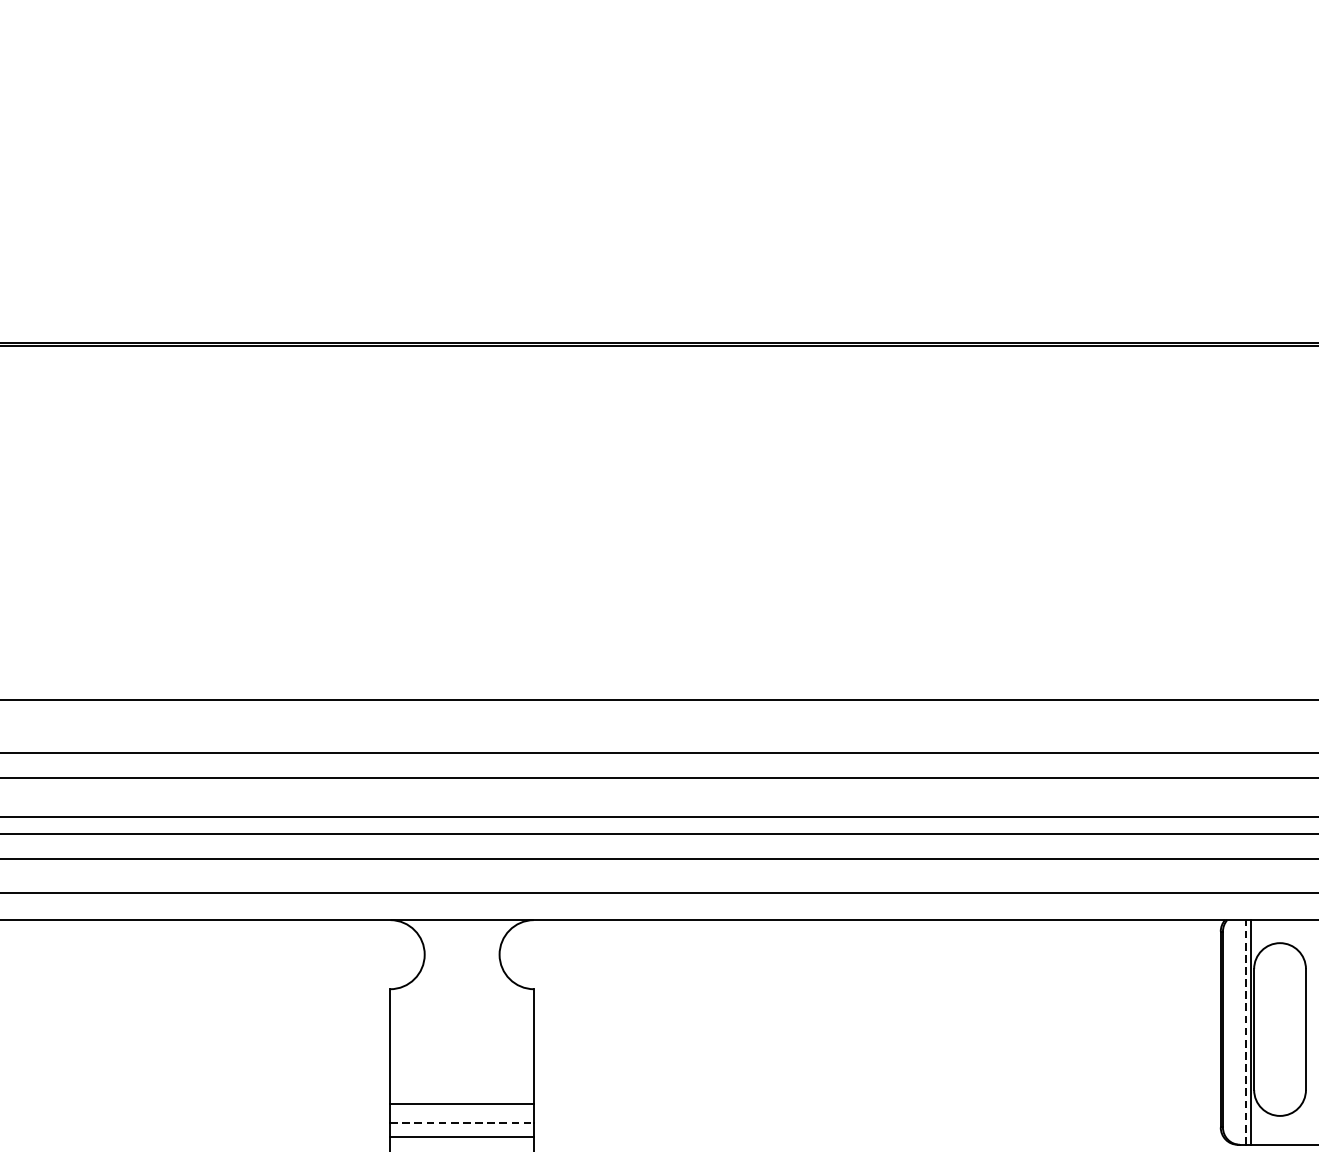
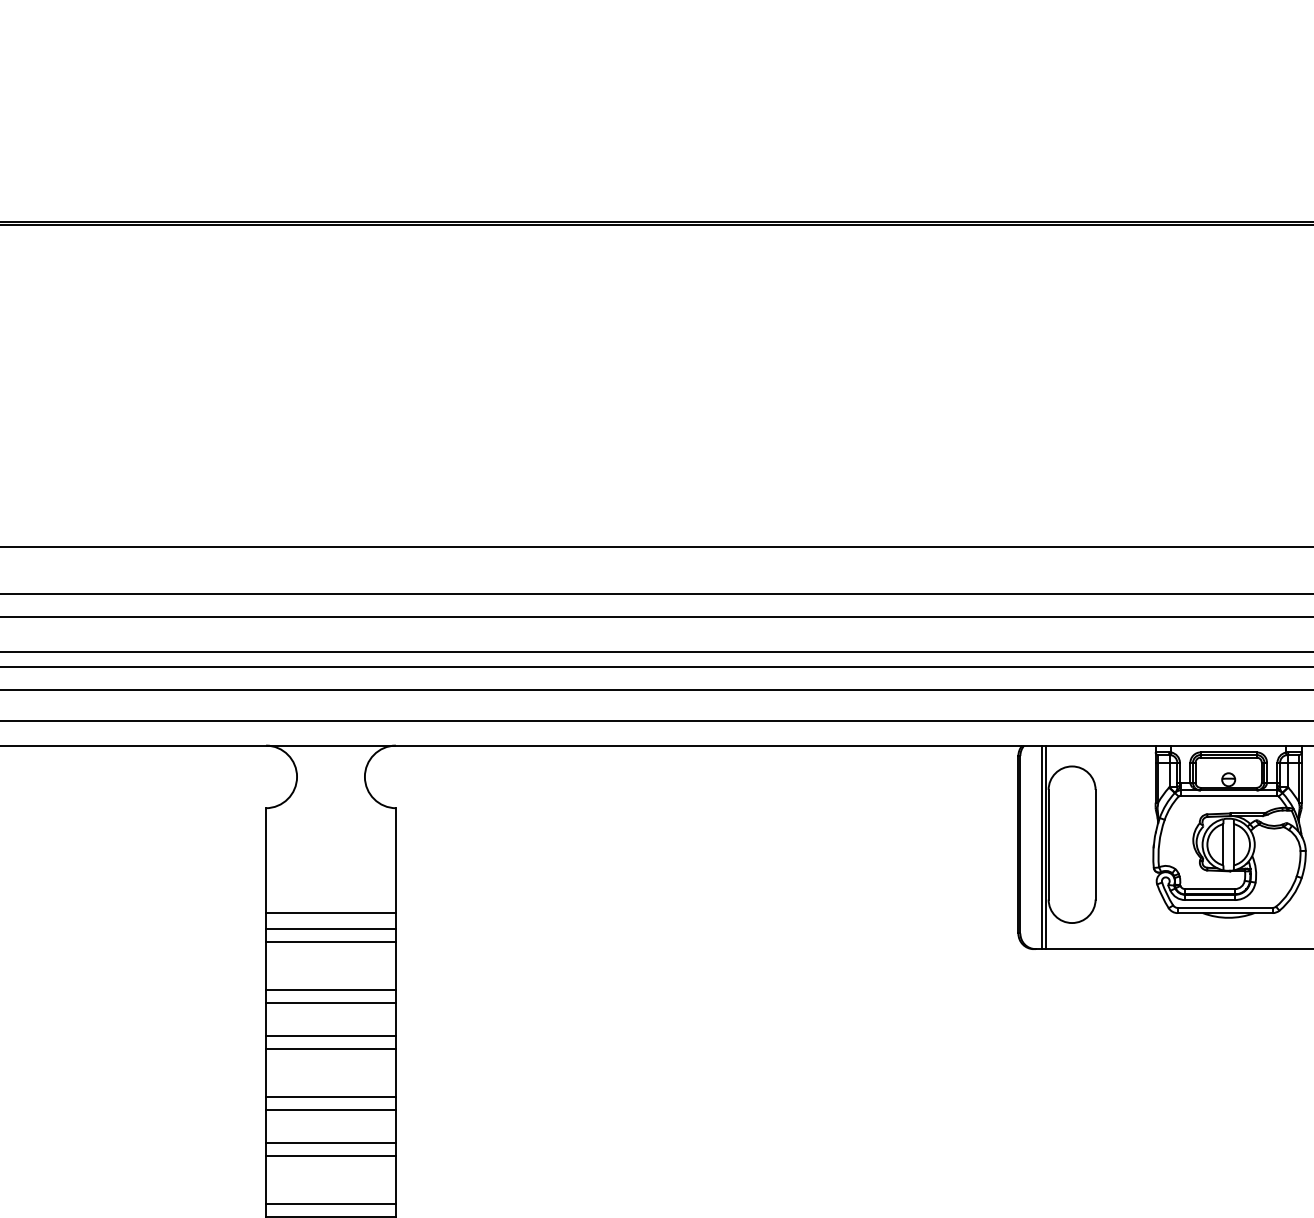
line: (1246, 1032) -> (1041, 847), dashed -> solid
line: (462, 1123) -> (331, 929), dashed -> solid

